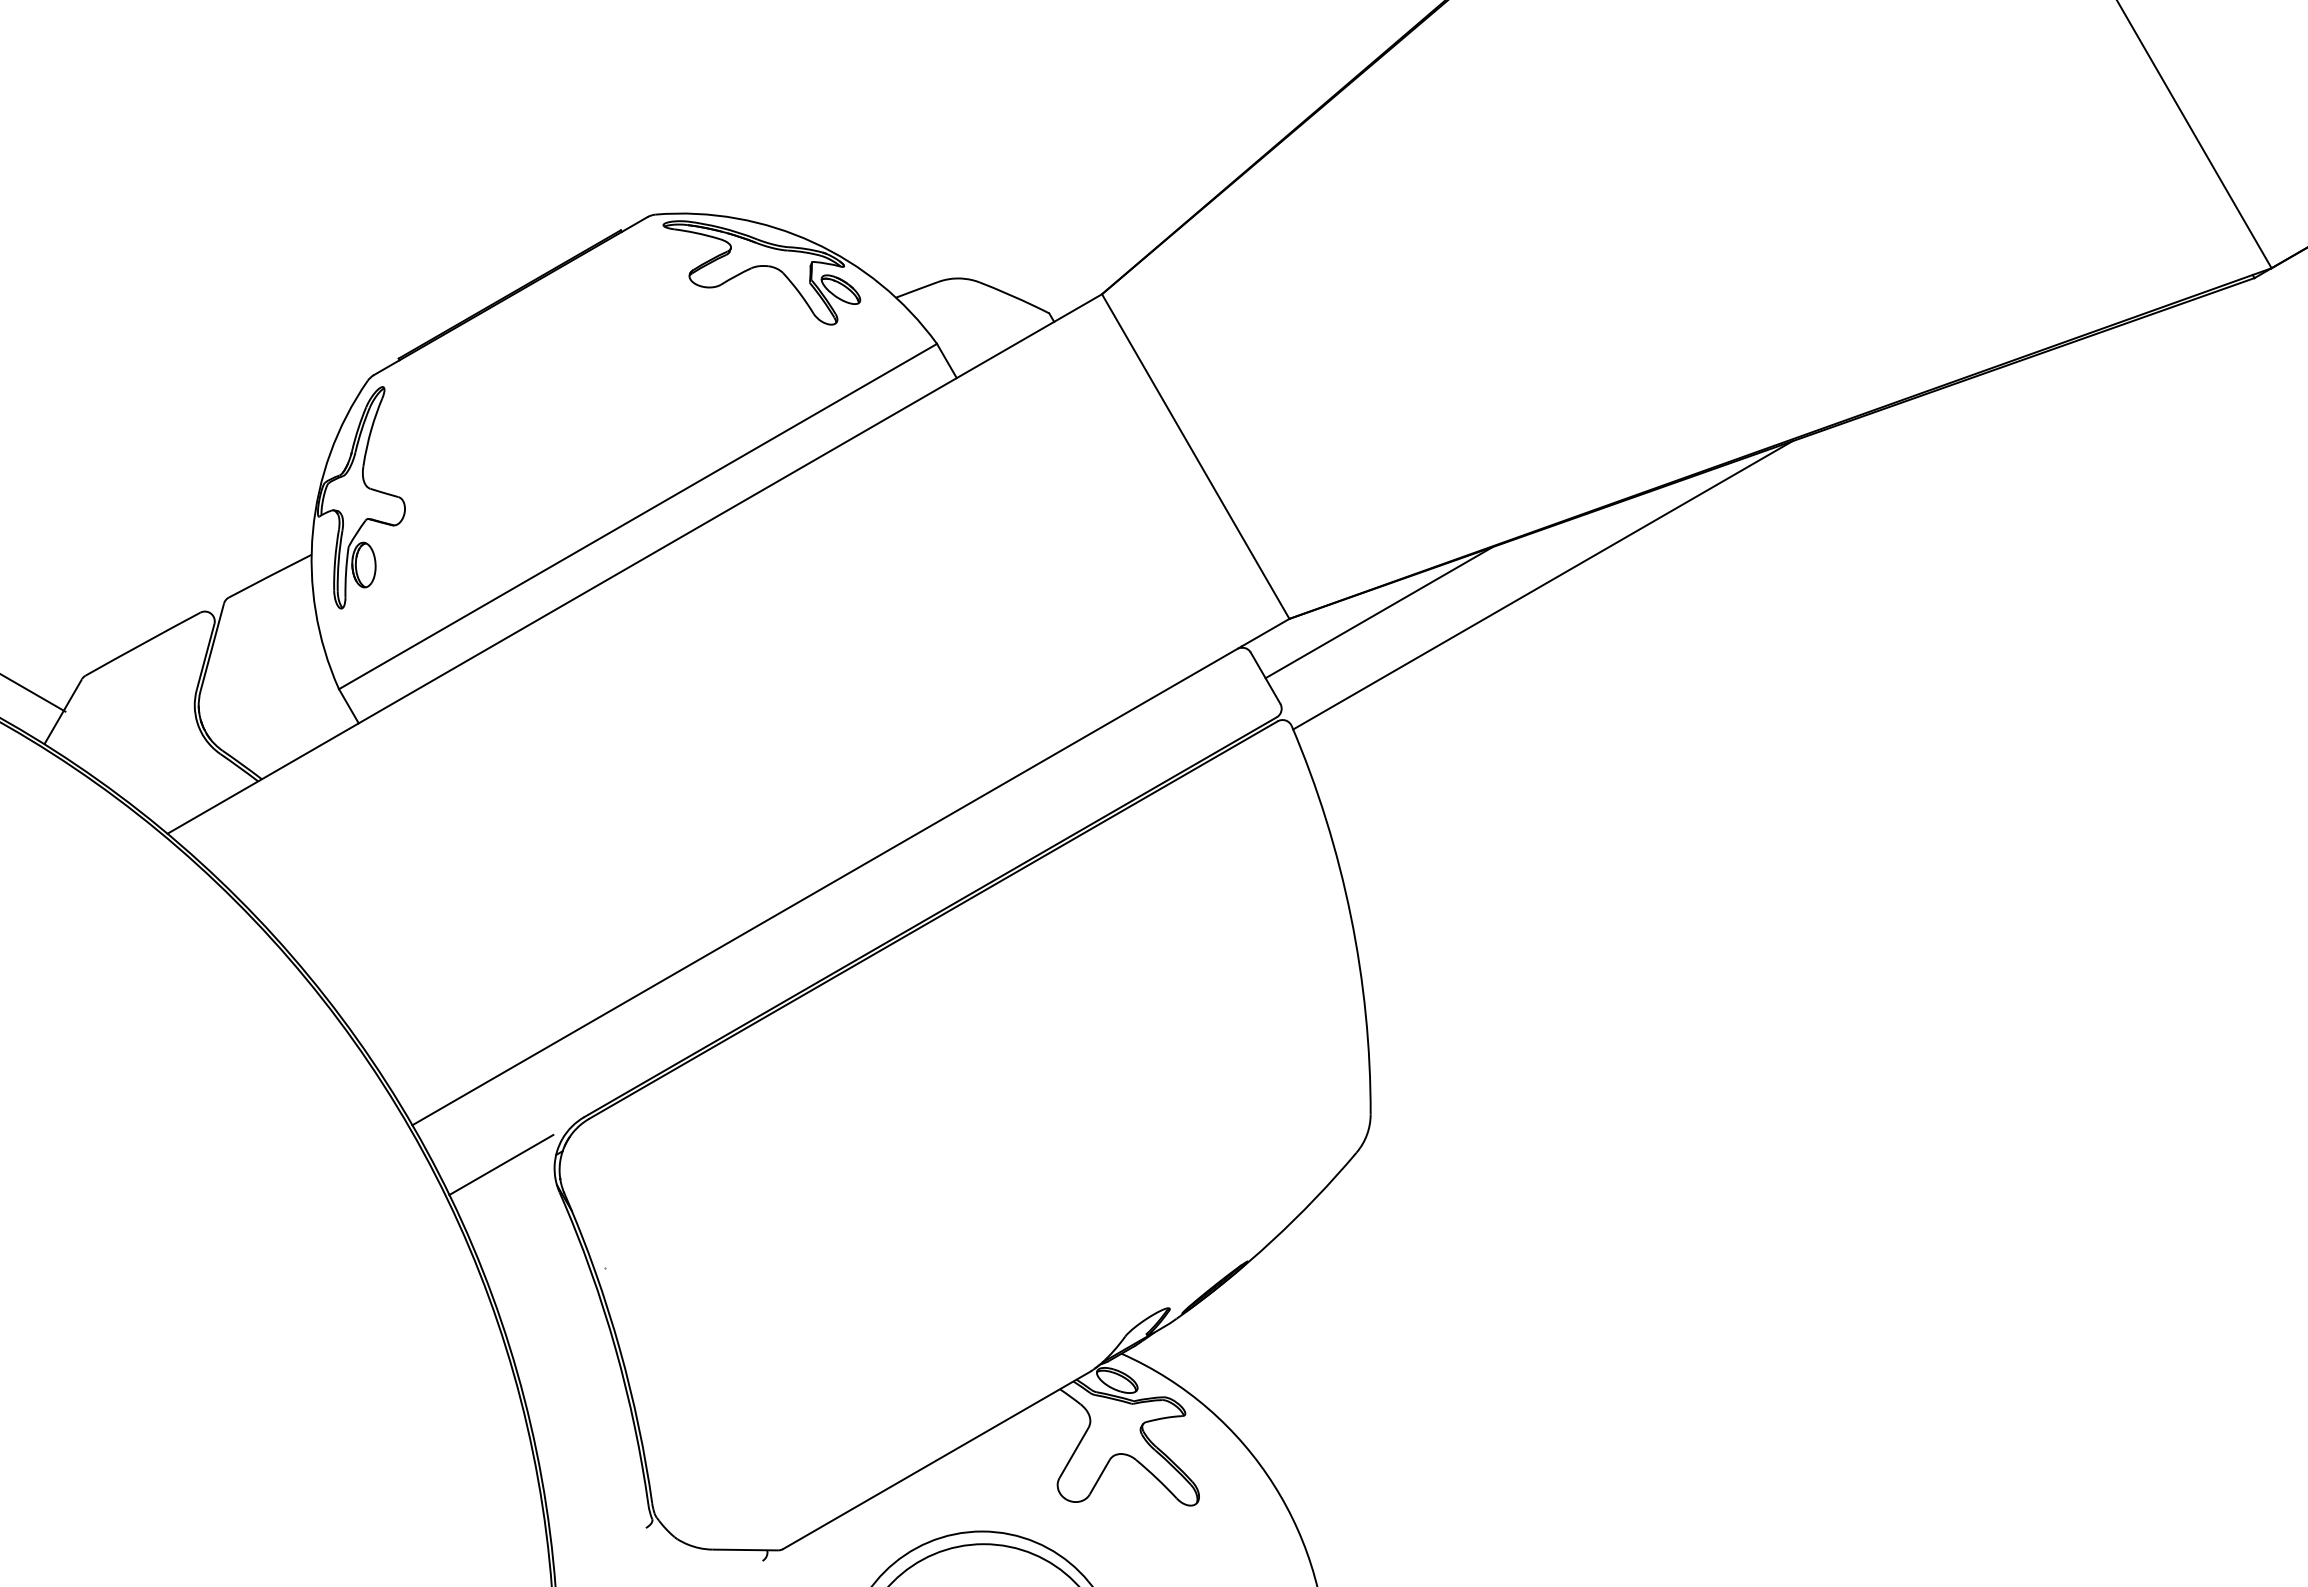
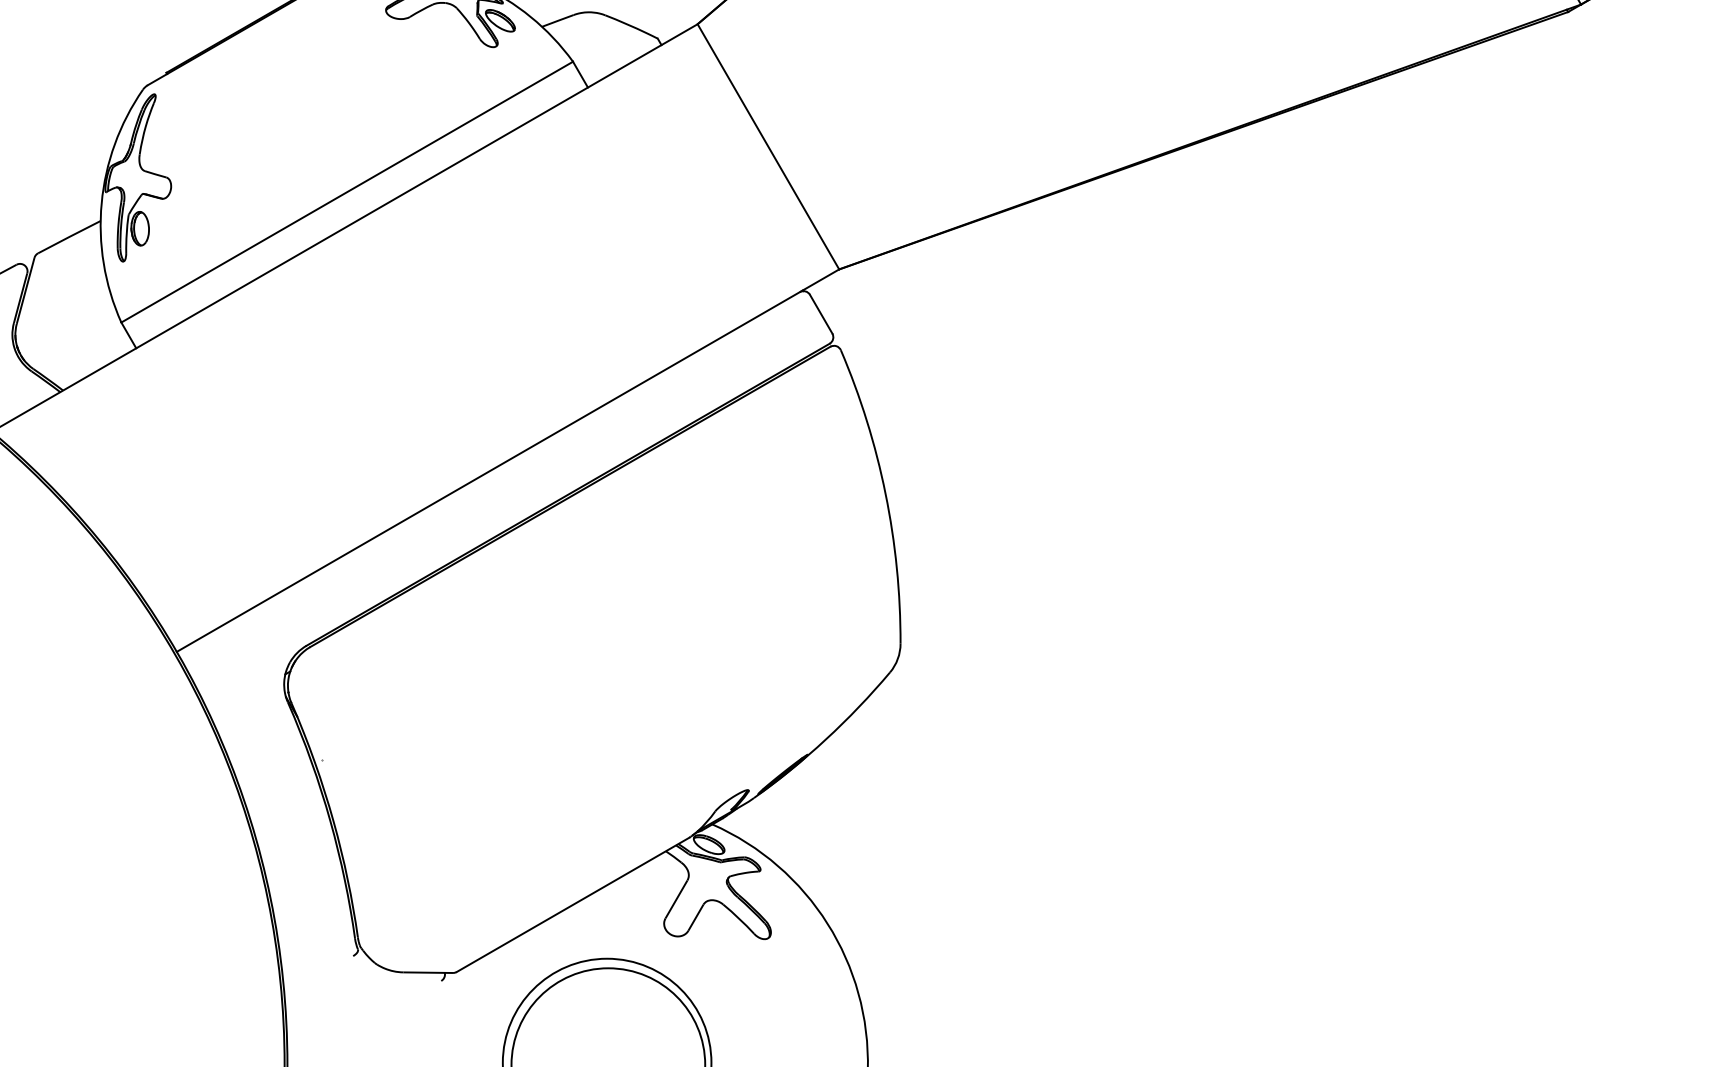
line: (1542, 585) -> (1030, 244), removed
line: (1378, 612) -> (906, 264), removed
line: (501, 1164) -> (244, 681), removed

